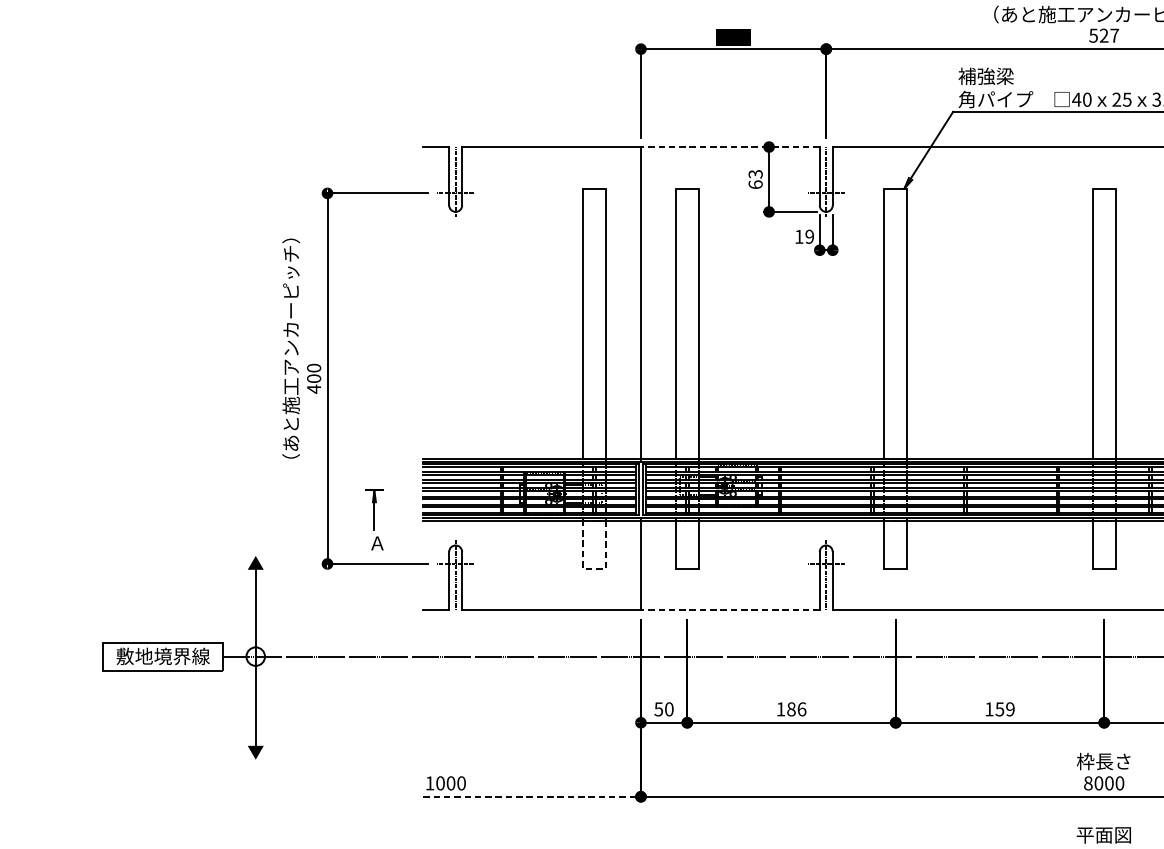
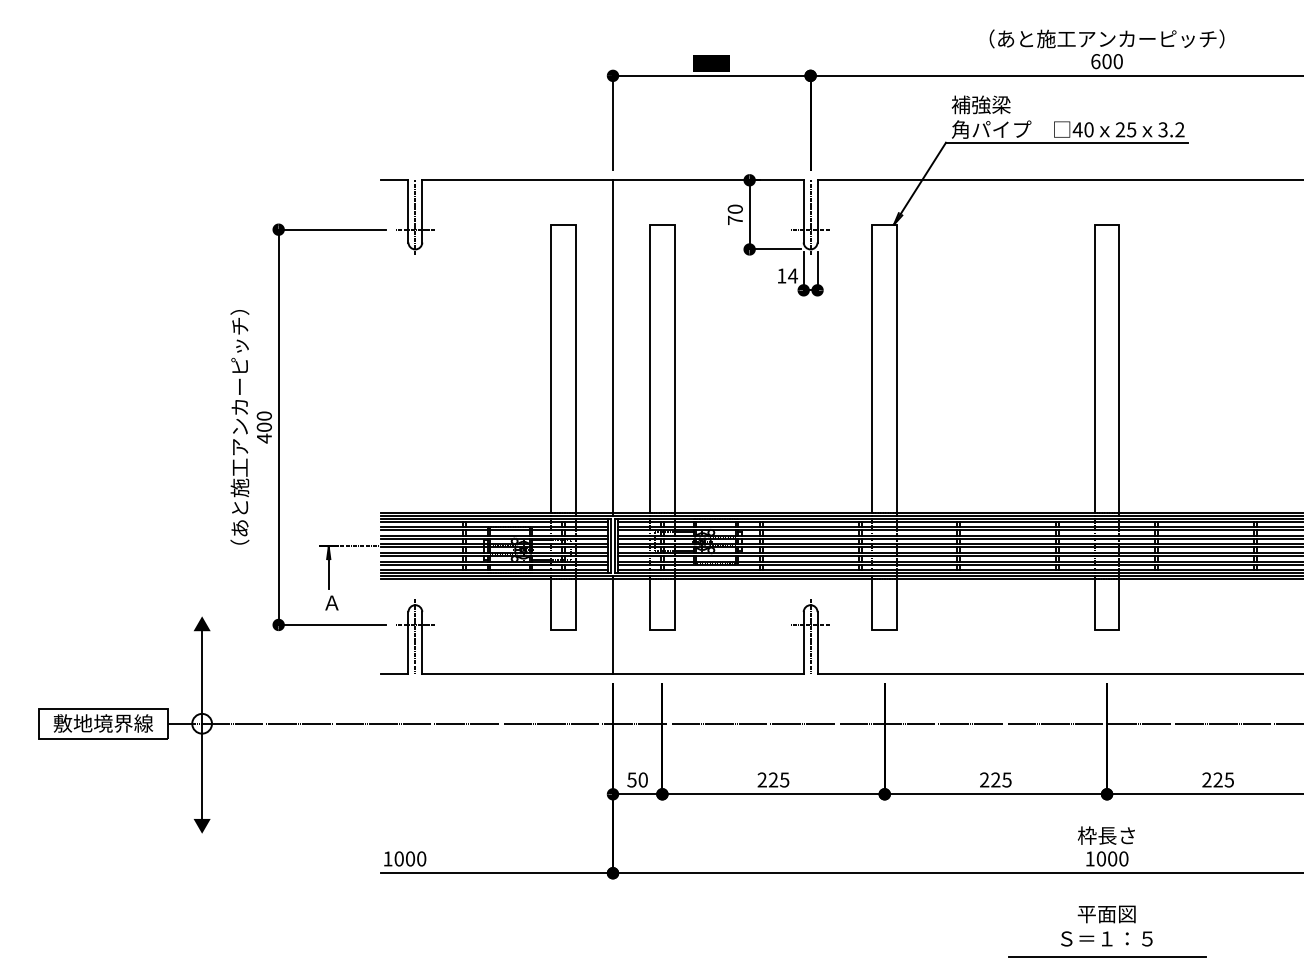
text: (1103, 35) -> (1106, 61), 527 -> 600
line: (729, 147) -> (707, 180), dashed -> solid
text: (754, 179) -> (734, 214), 63 -> 70
text: (810, 236) -> (793, 275), 19 -> 14
text: (290, 348) -> (239, 427), moved
line: (403, 489) -> (359, 545), added
line: (594, 568) -> (563, 629), dashed -> solid
line: (729, 610) -> (707, 674), dashed -> solid
text: (791, 708) -> (773, 779), 186 -> 225
text: (999, 708) -> (995, 779), 159 -> 225
text: (1087, 782) -> (1089, 858), 8000 -> 1000
line: (532, 797) -> (497, 873), dashed -> solid

